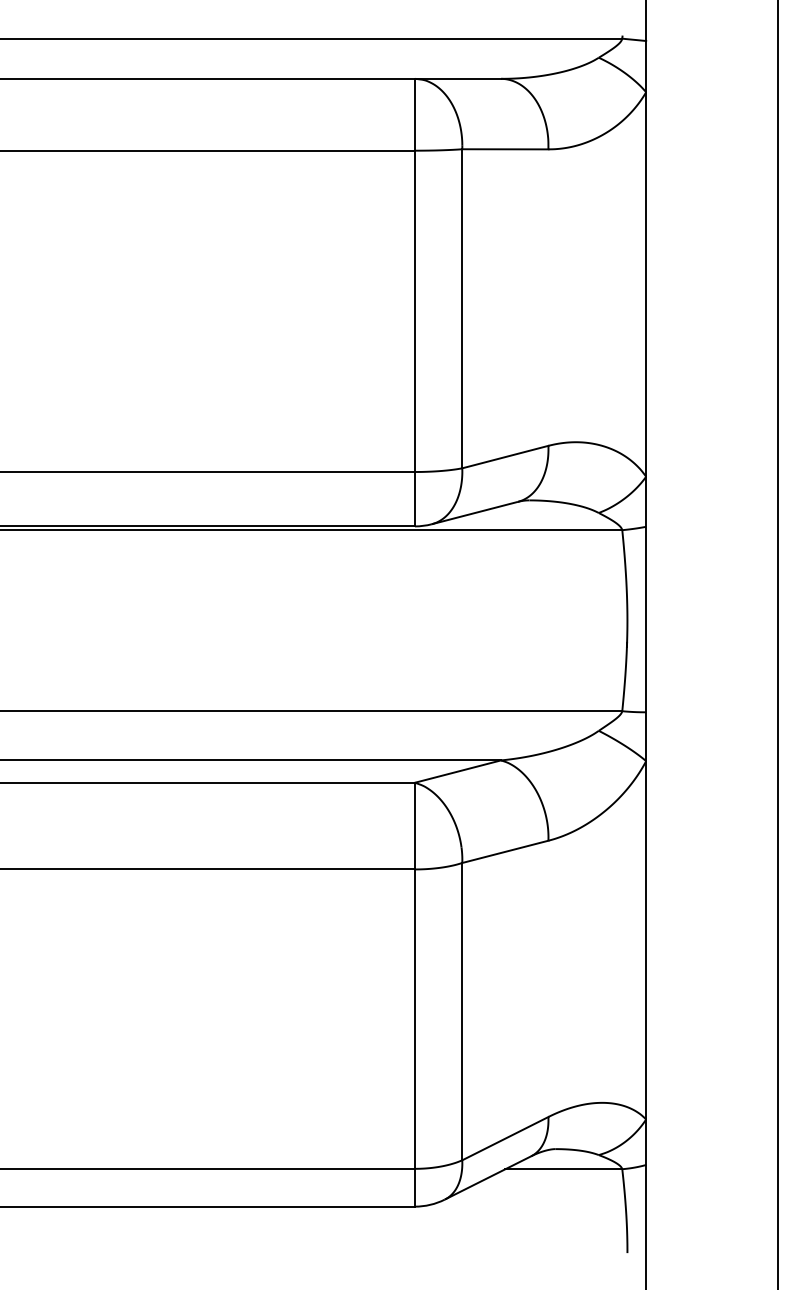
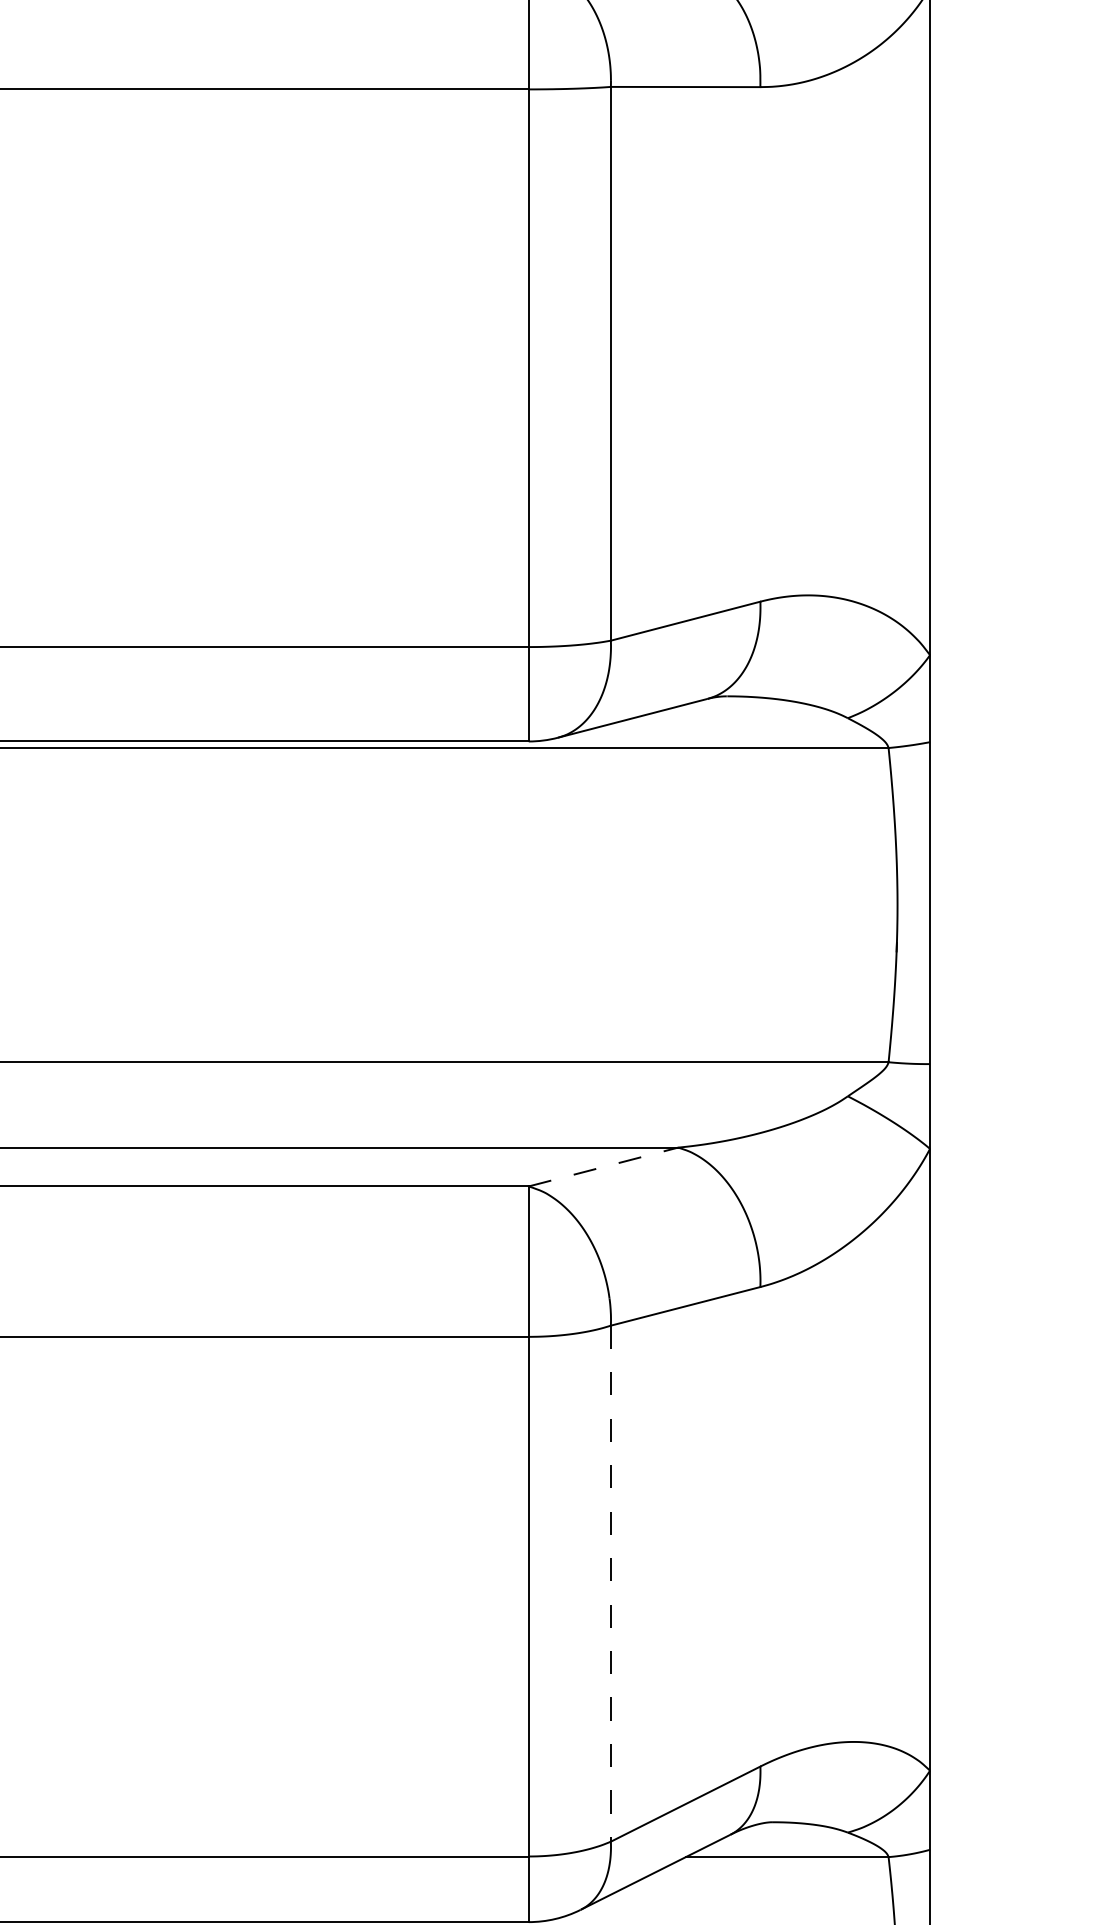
line: (458, 771) -> (604, 1166), solid -> dashed
line: (462, 1011) -> (611, 1583), solid -> dashed

